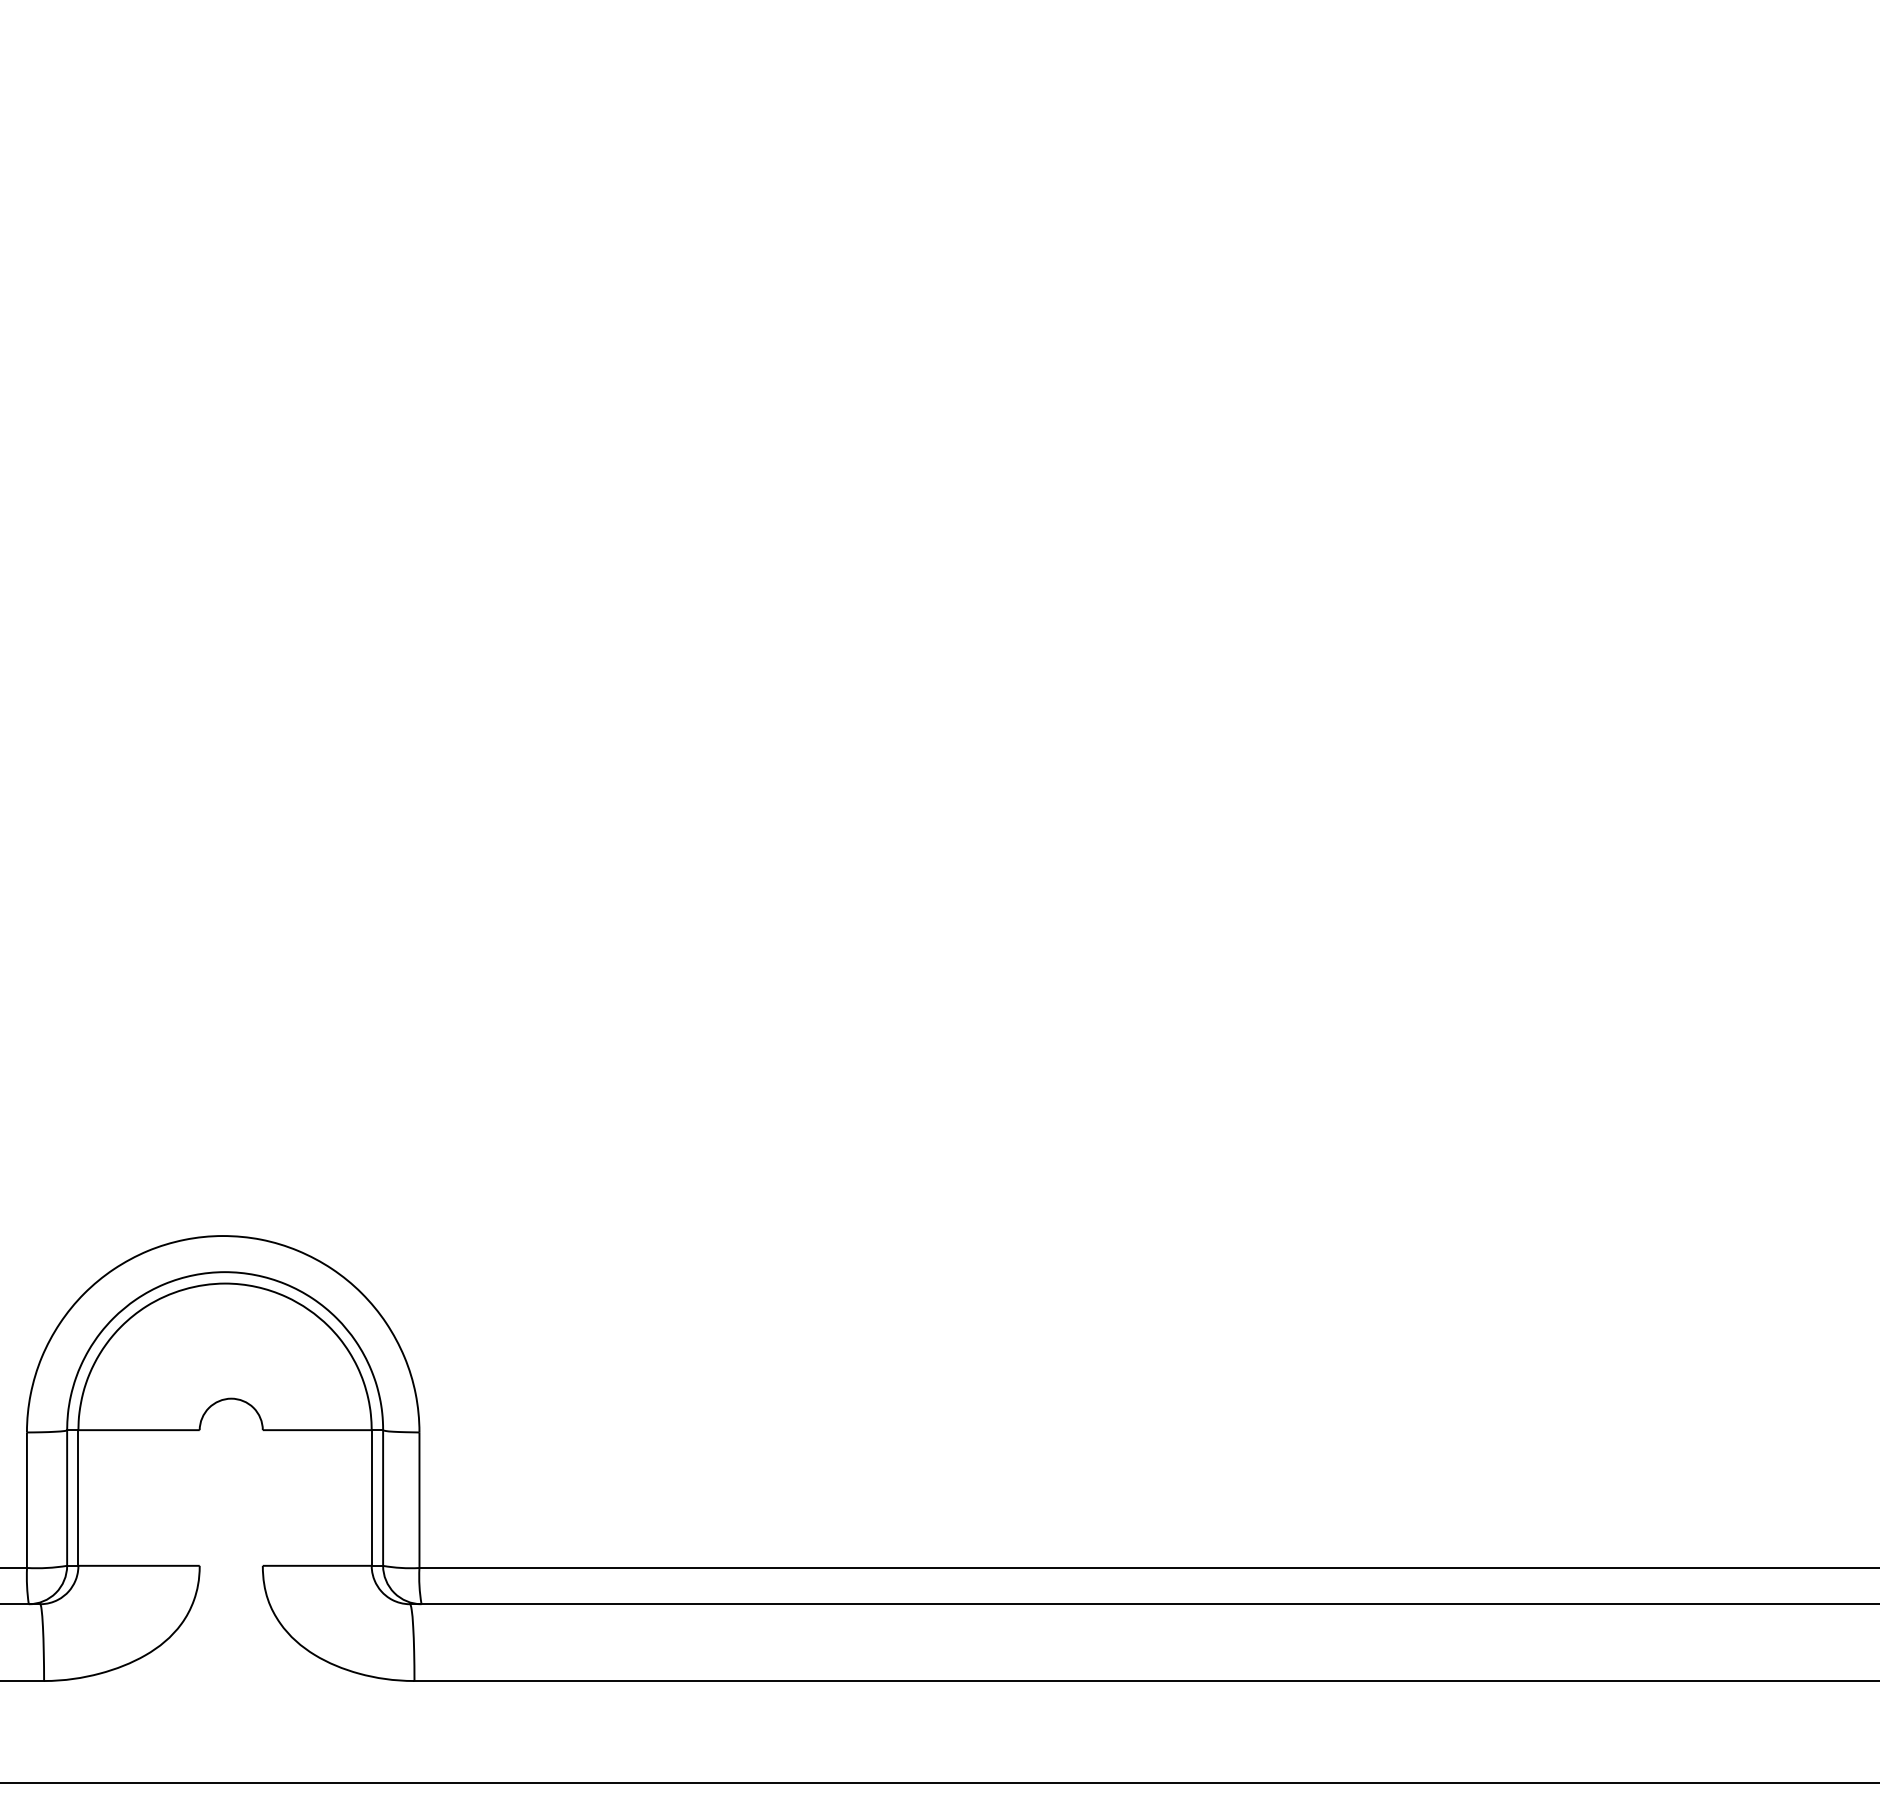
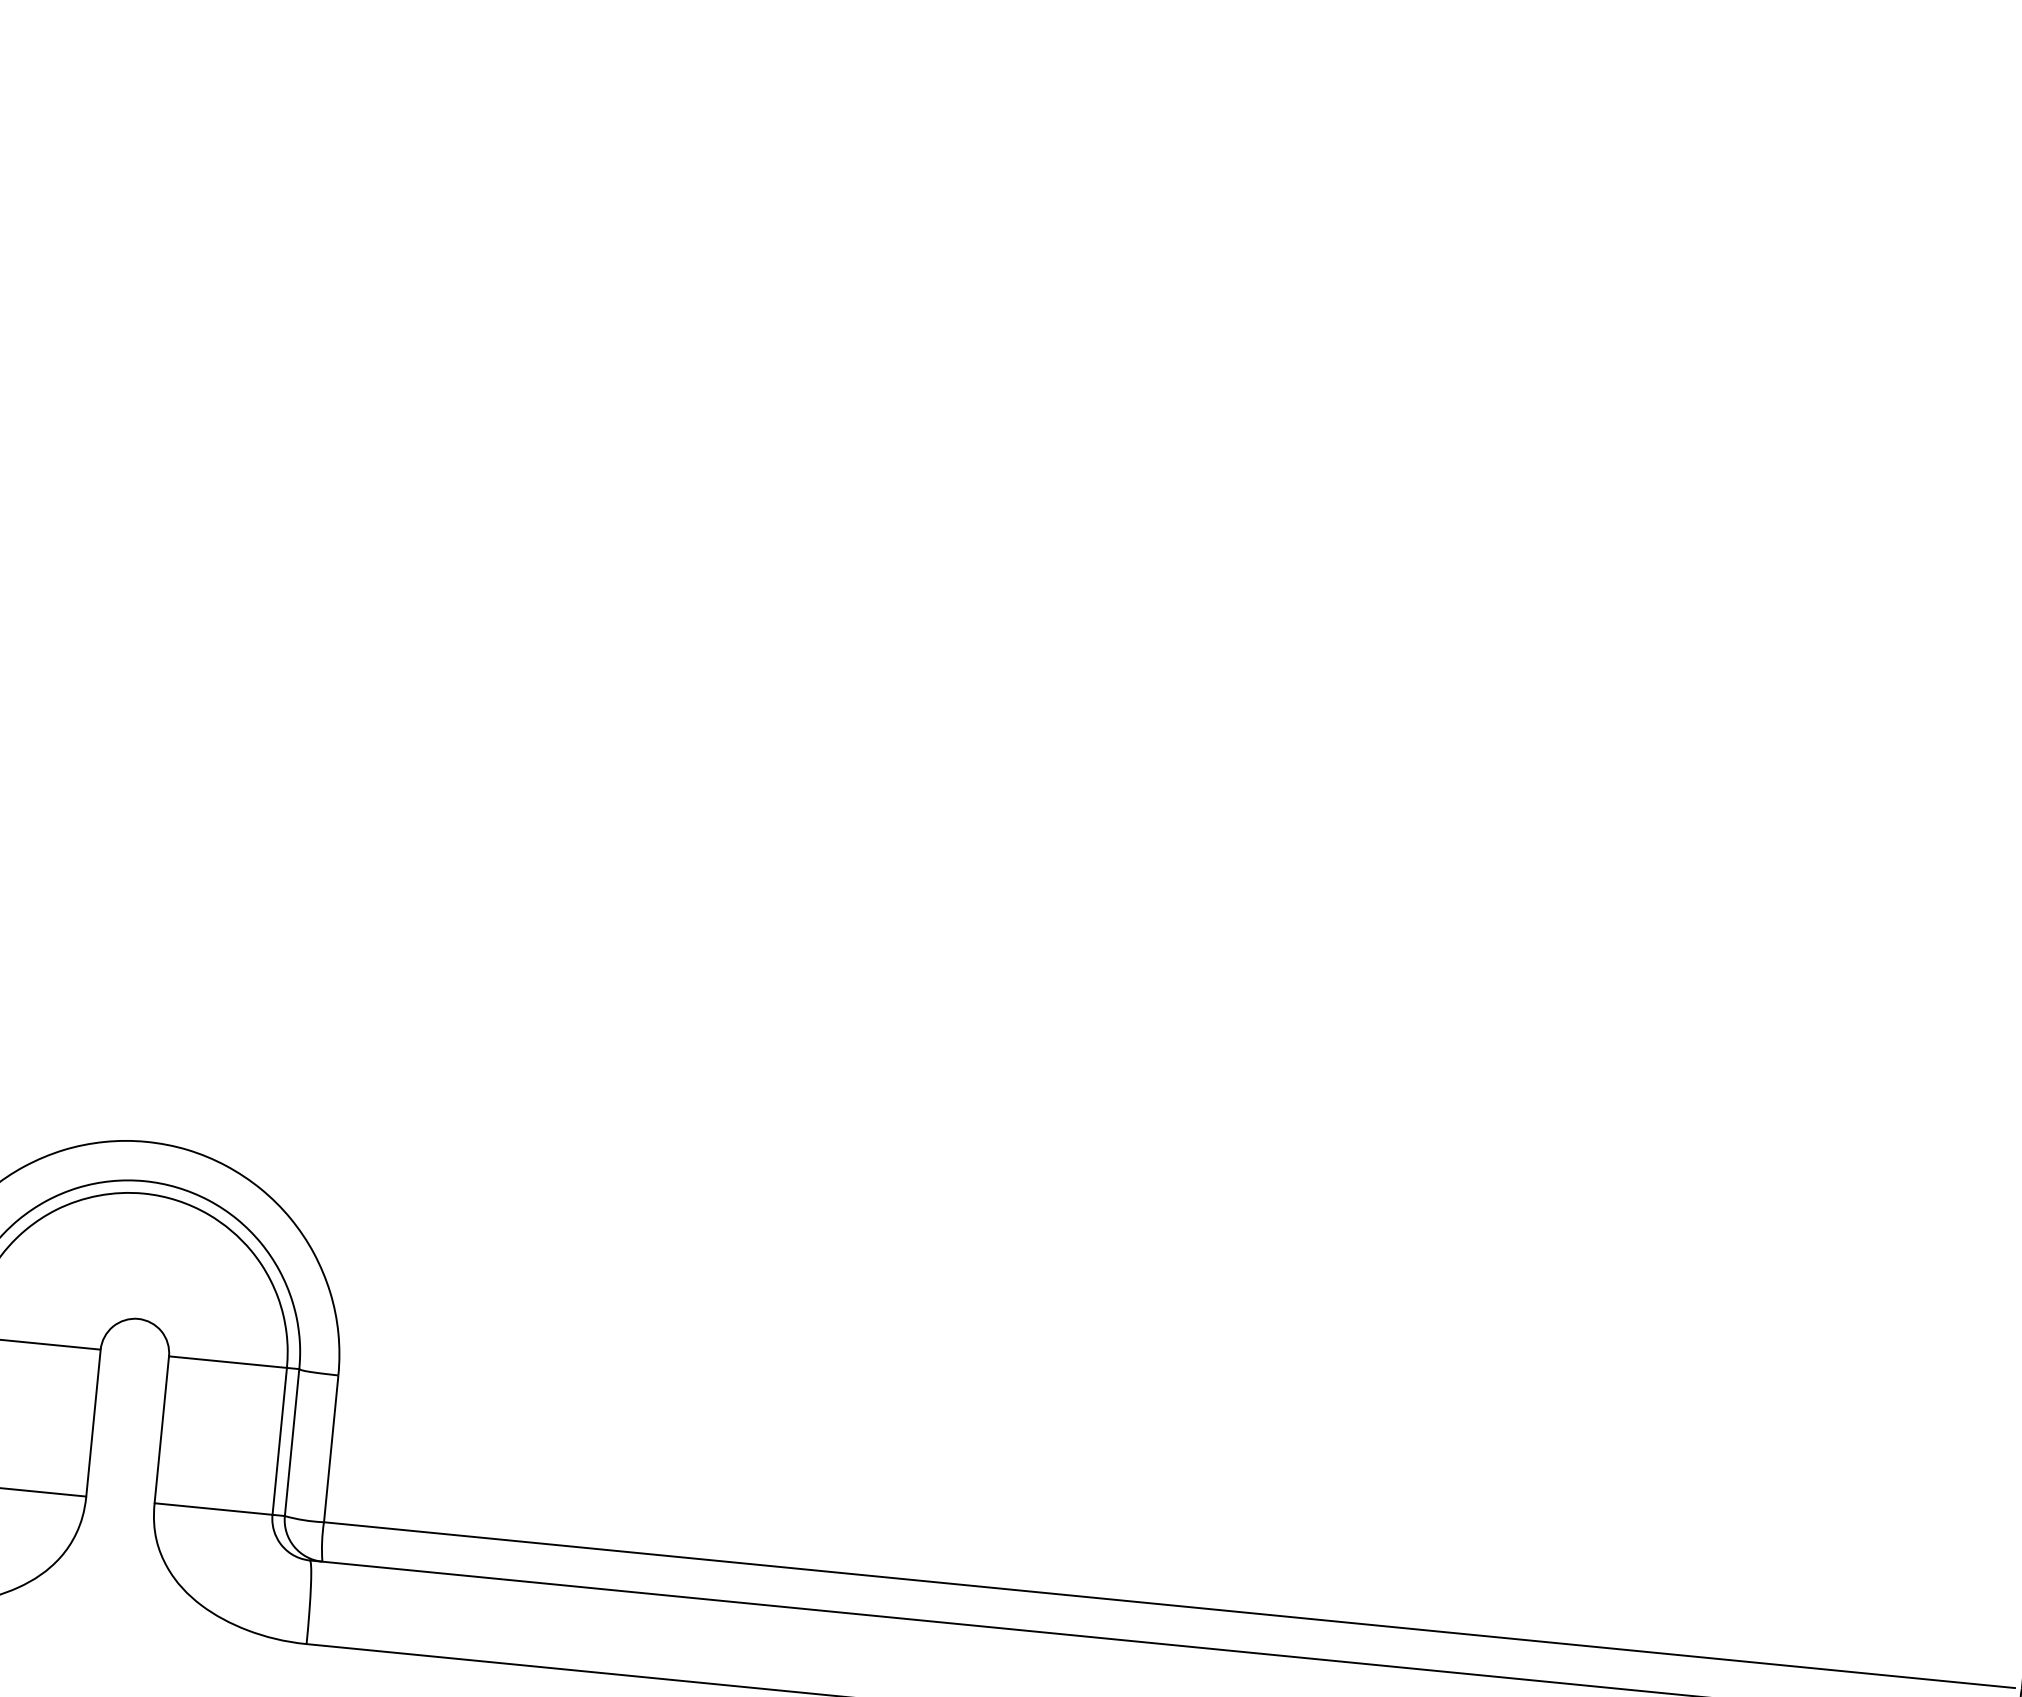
line: (199, 1497) -> (93, 1422), added
line: (262, 1497) -> (161, 1429), added

